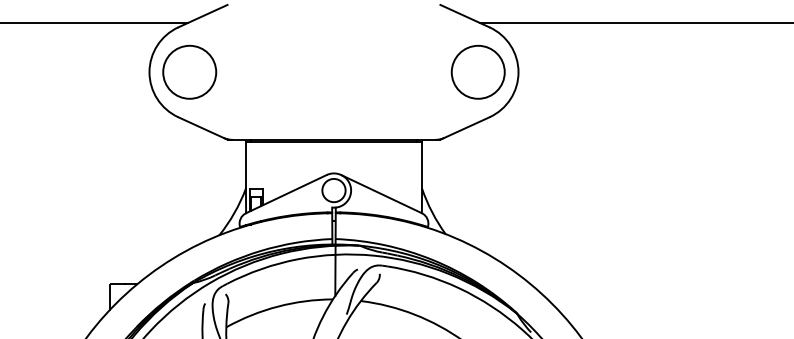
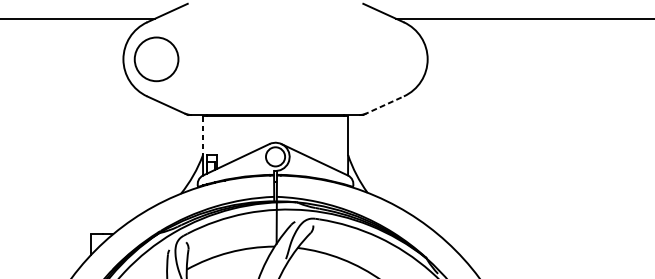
circle: (477, 71) -> (393, 58), removed
line: (465, 128) -> (383, 105), solid -> dashed
line: (245, 165) -> (202, 136), solid -> dashed

